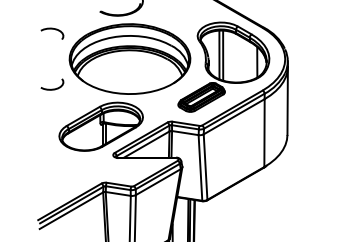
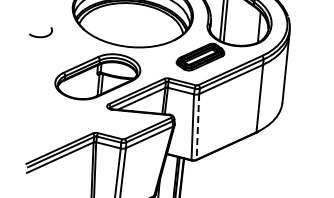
curve: (52, 88) -> (40, 36), moved
line: (205, 167) -> (197, 127), solid -> dashed

